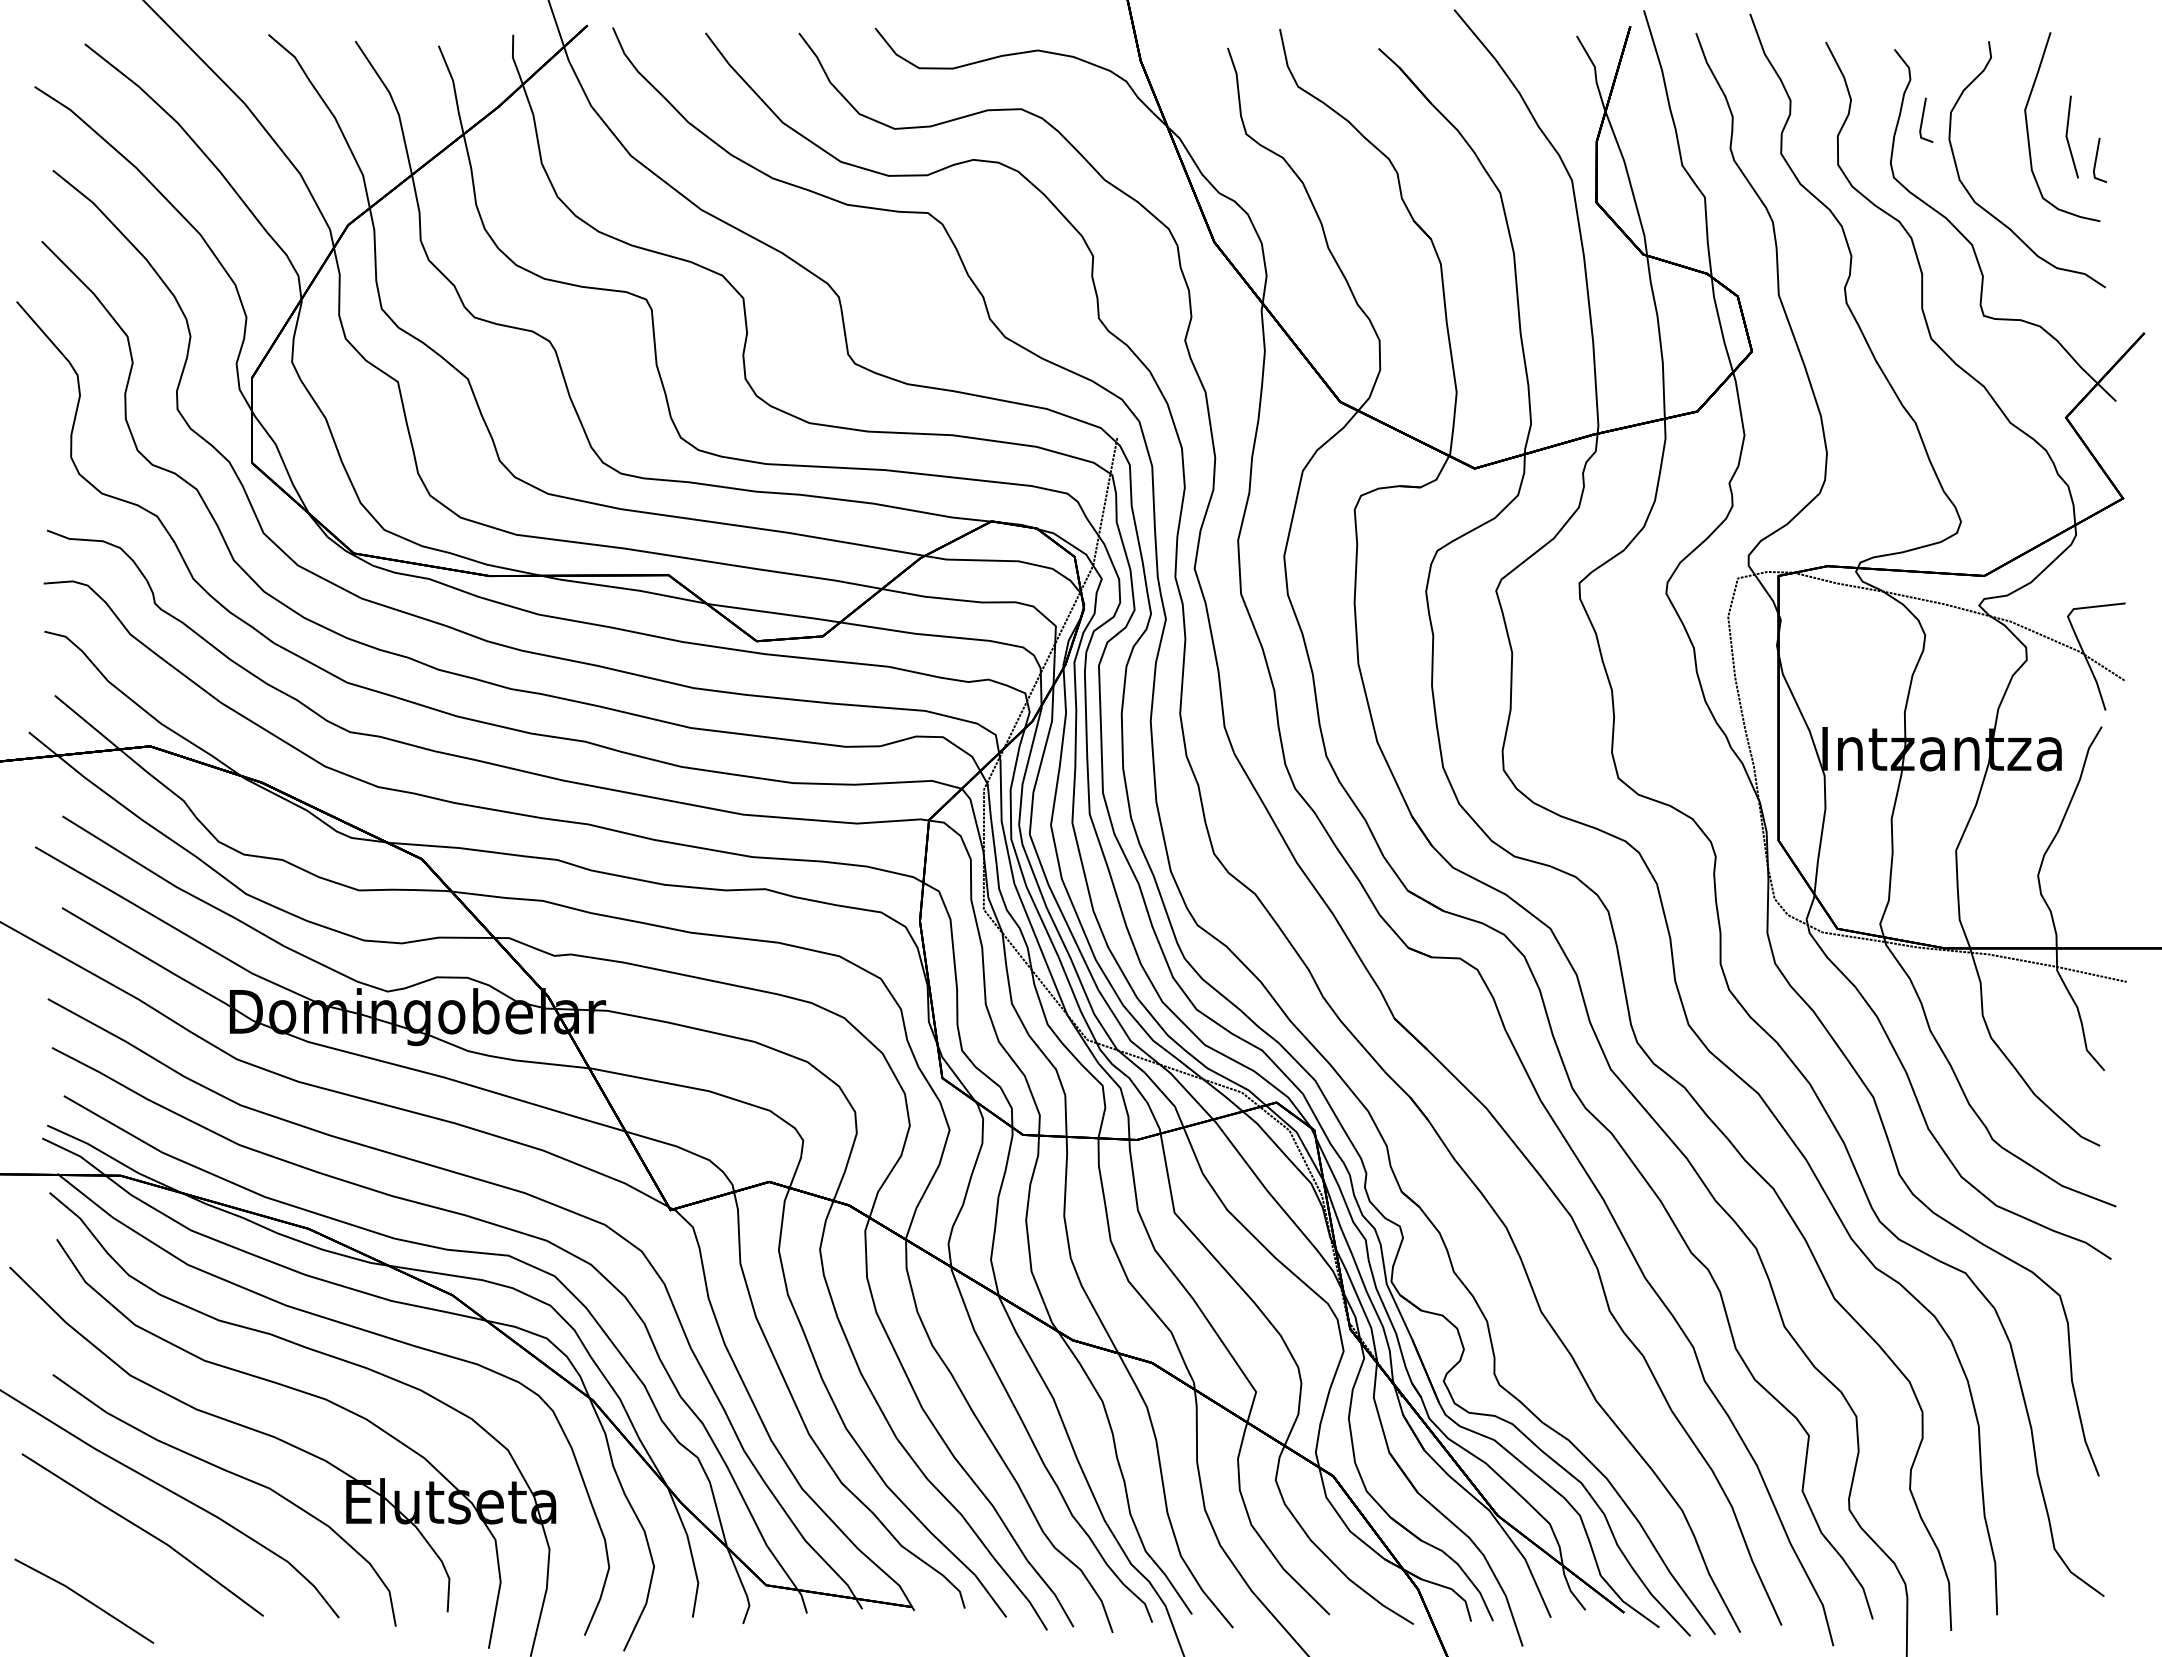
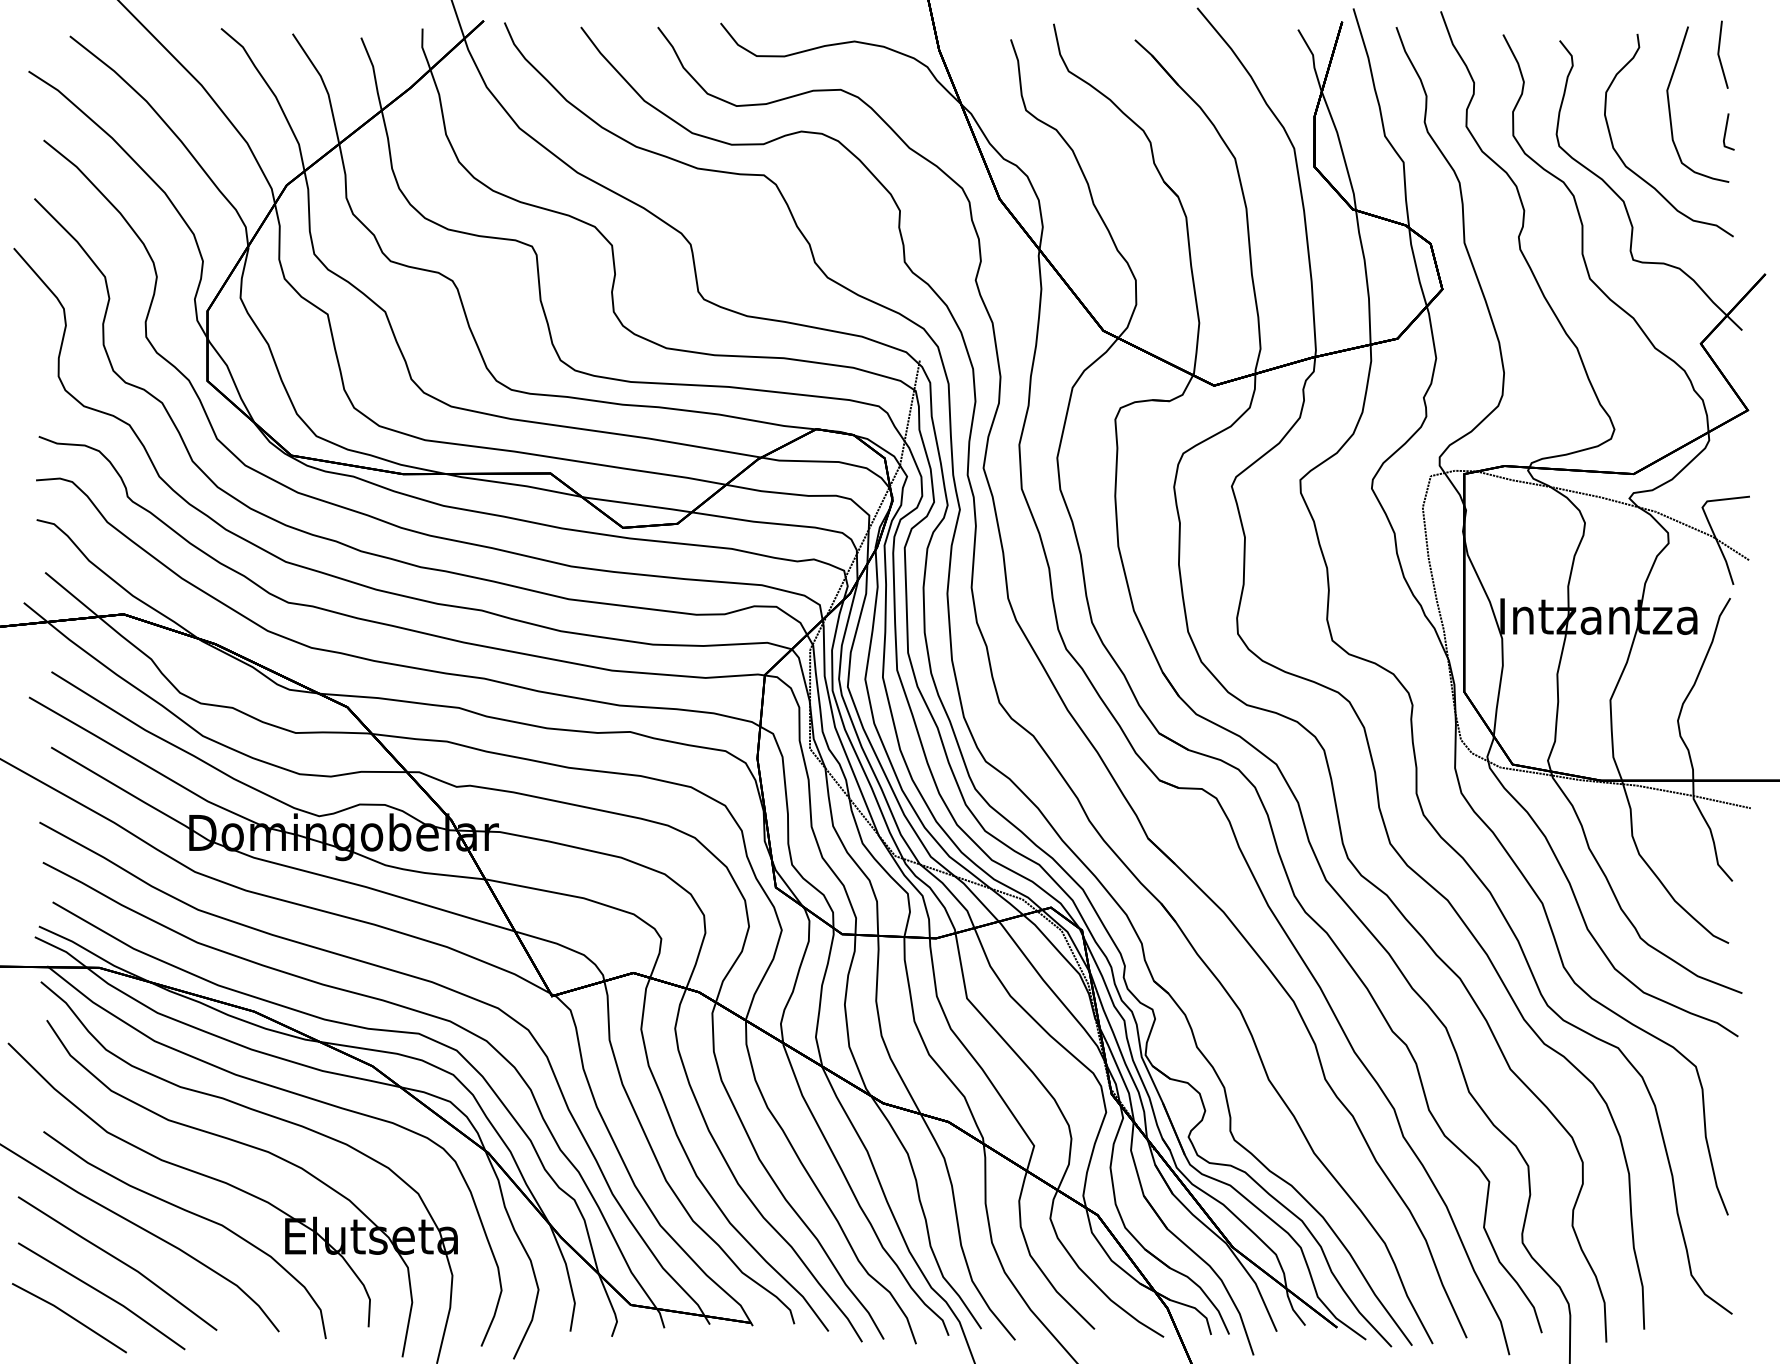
line: (1923, 119) -> (1583, 98), removed
line: (2067, 136) -> (1719, 54), moved
line: (124, 1572) -> (102, 1294), added

